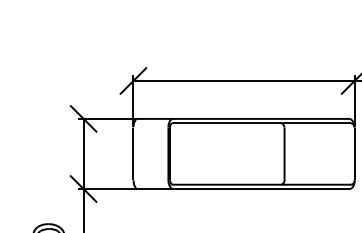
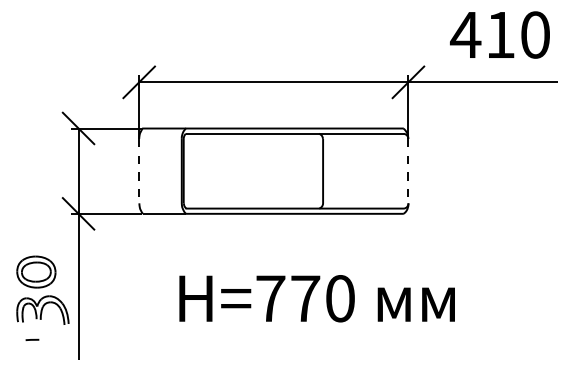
line: (133, 154) -> (139, 171), solid -> dashed
line: (354, 154) -> (408, 171), solid -> dashed

